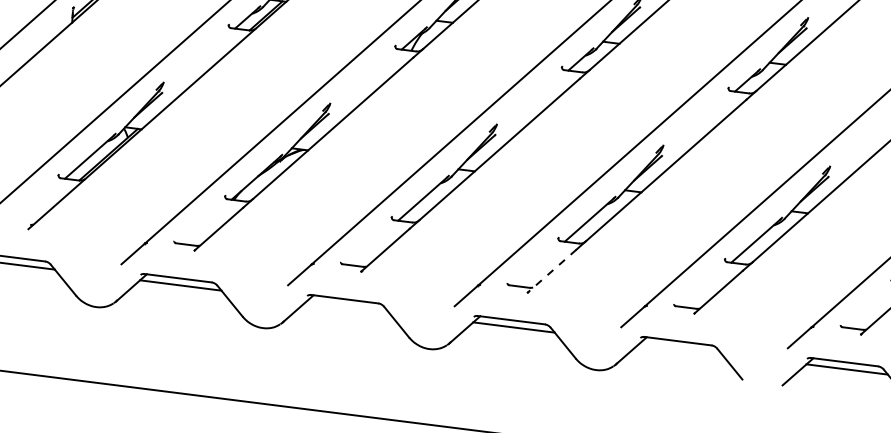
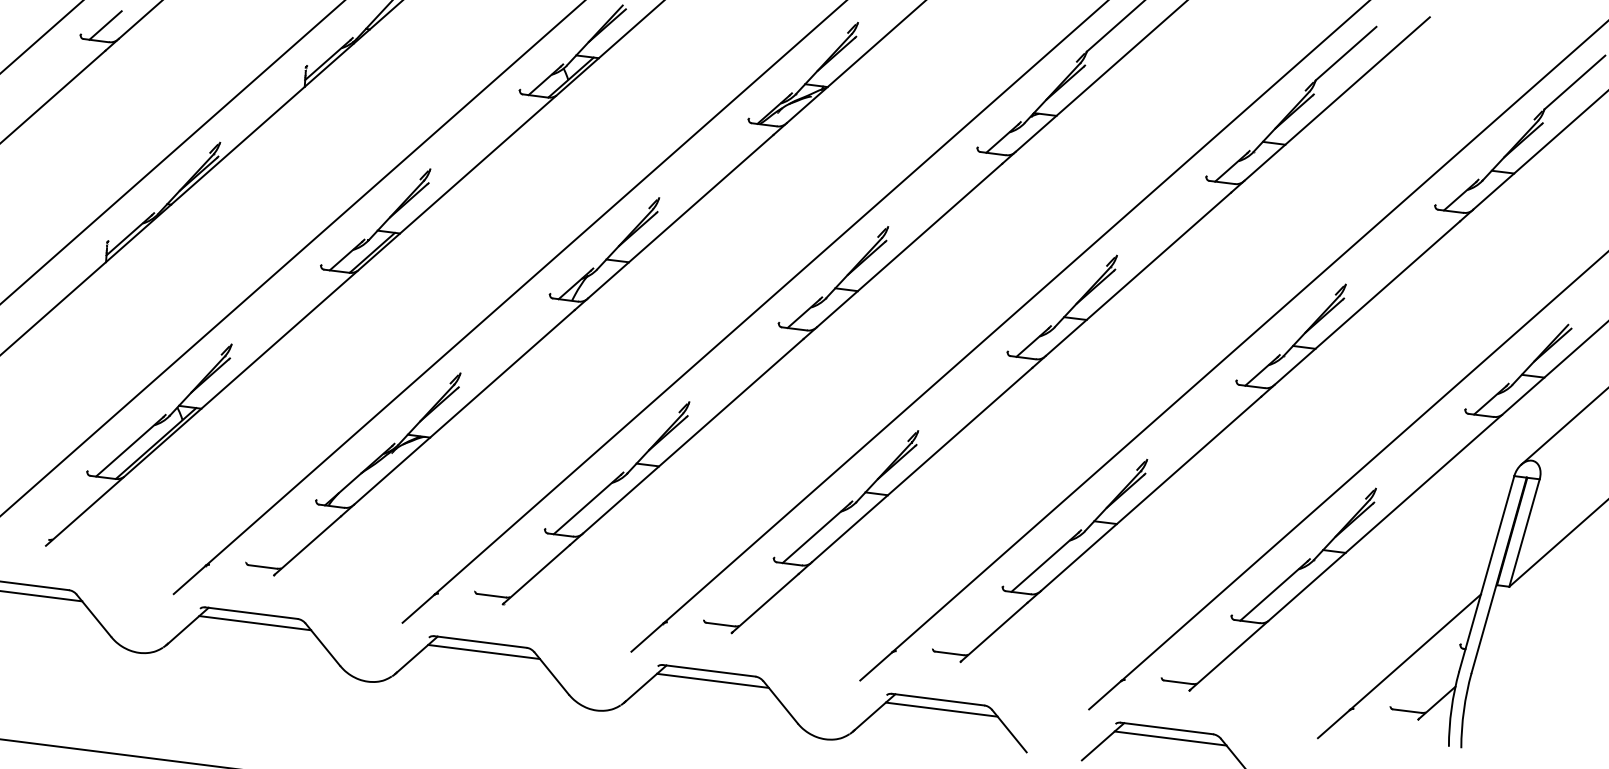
line: (552, 271) -> (765, 603), dashed -> solid
line: (346, 306) -> (483, 651), added
line: (680, 348) -> (941, 709), added

